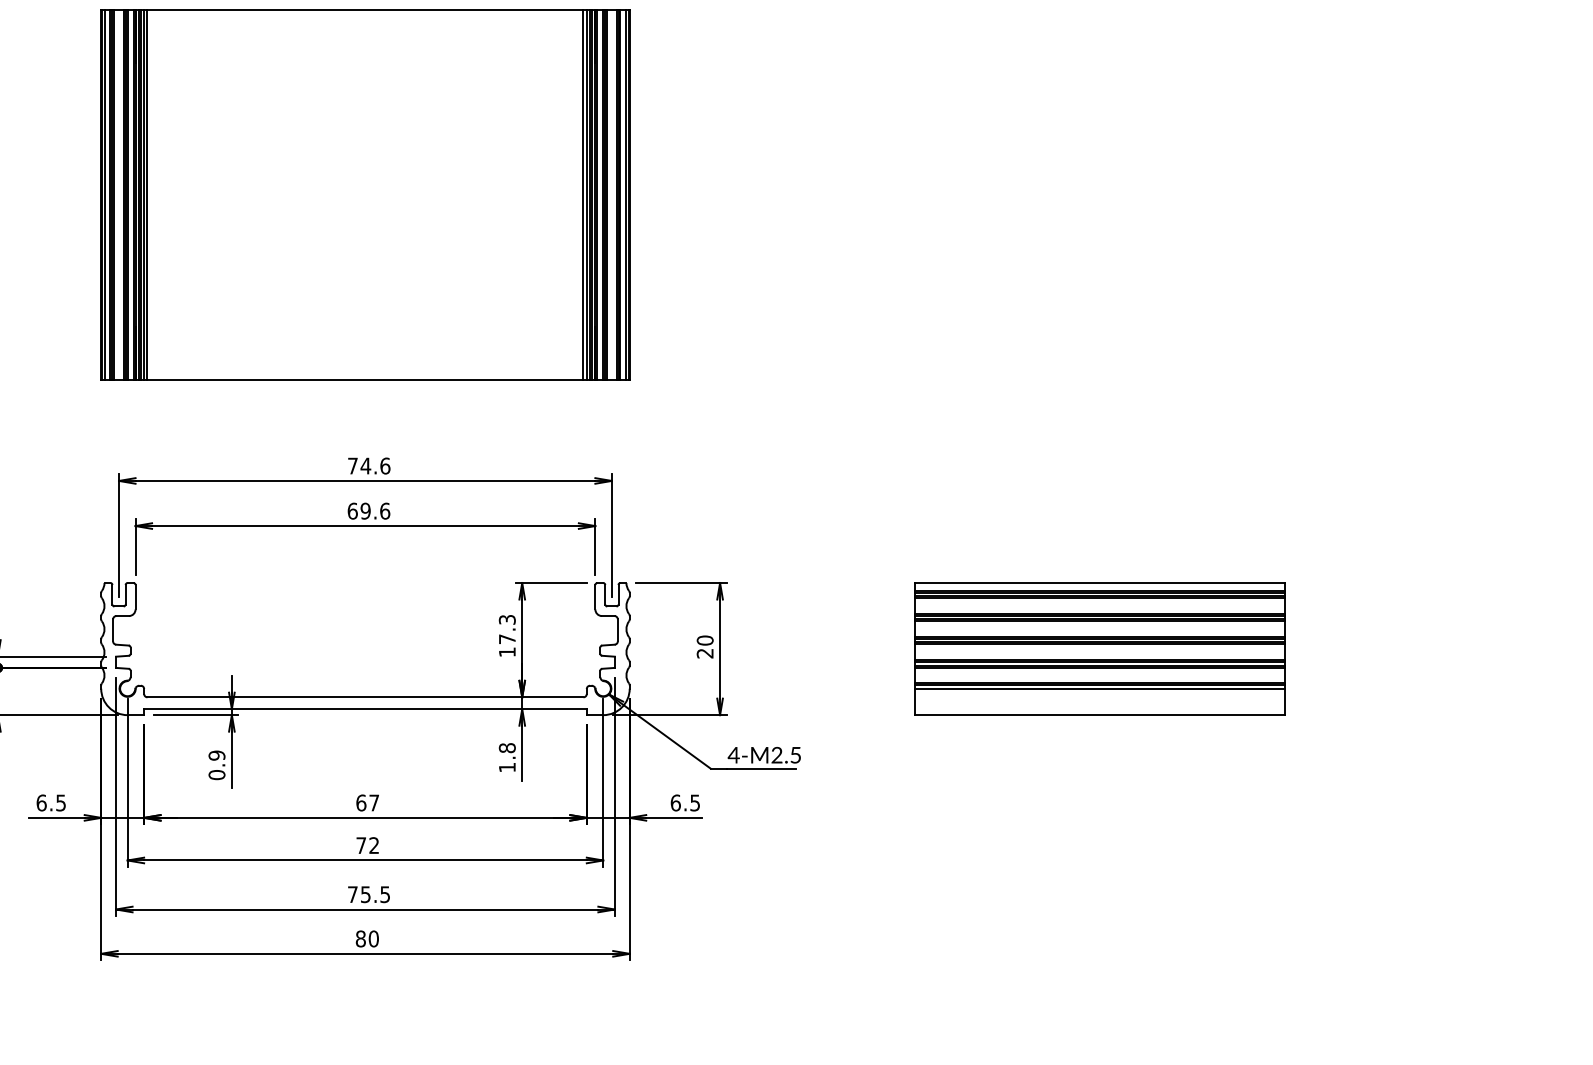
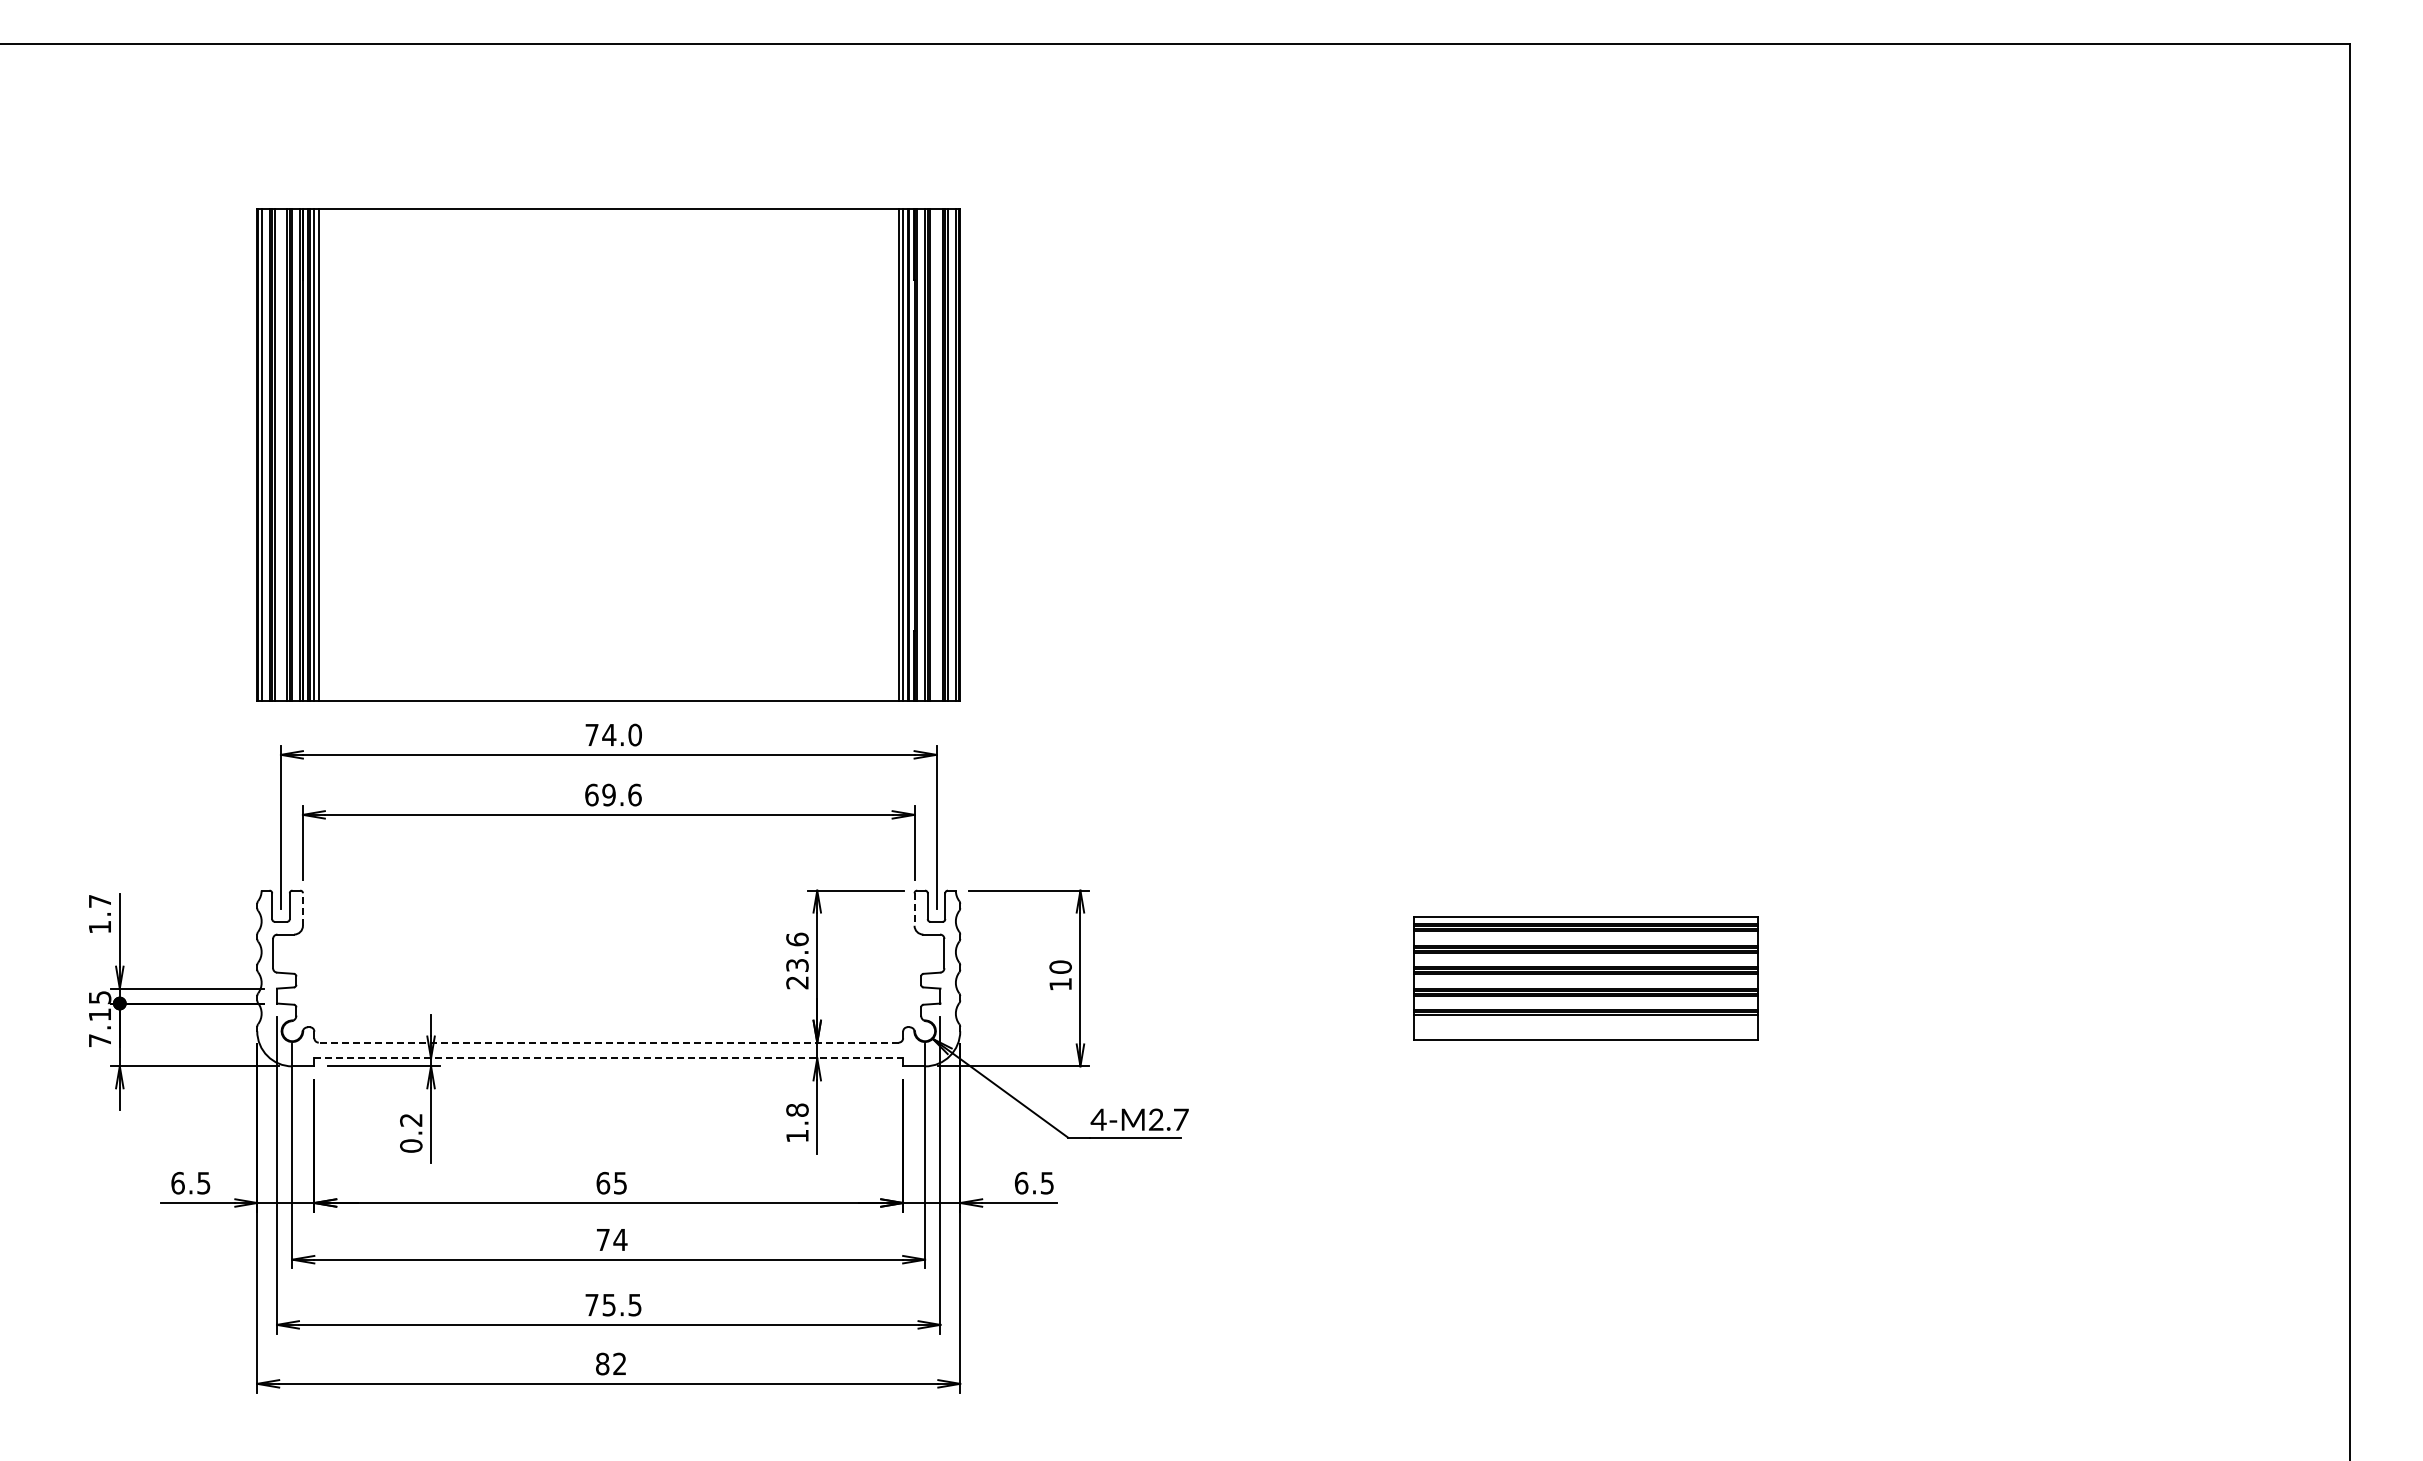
part: (365, 194) -> (608, 454), moved
text: (385, 465) -> (635, 734), 74.6 -> 74.0
line: (135, 597) -> (302, 909), solid -> dashed
line: (595, 597) -> (914, 910), solid -> dashed
text: (507, 635) -> (797, 960), 17.3 -> 23.6
part: (1099, 649) -> (1585, 978), size x0.7
text: (705, 653) -> (1060, 984), 20 -> 10
line: (365, 697) -> (608, 1042), solid -> dashed
line: (366, 709) -> (609, 1058), solid -> dashed
text: (217, 755) -> (411, 1120), 0.9 -> 0.2
text: (796, 755) -> (1181, 1119), 4-M2.5 -> 4-M2.7
text: (374, 803) -> (620, 1183), 67 -> 65
text: (374, 845) -> (620, 1239), 72 -> 74
text: (373, 938) -> (619, 1363), 80 -> 82

